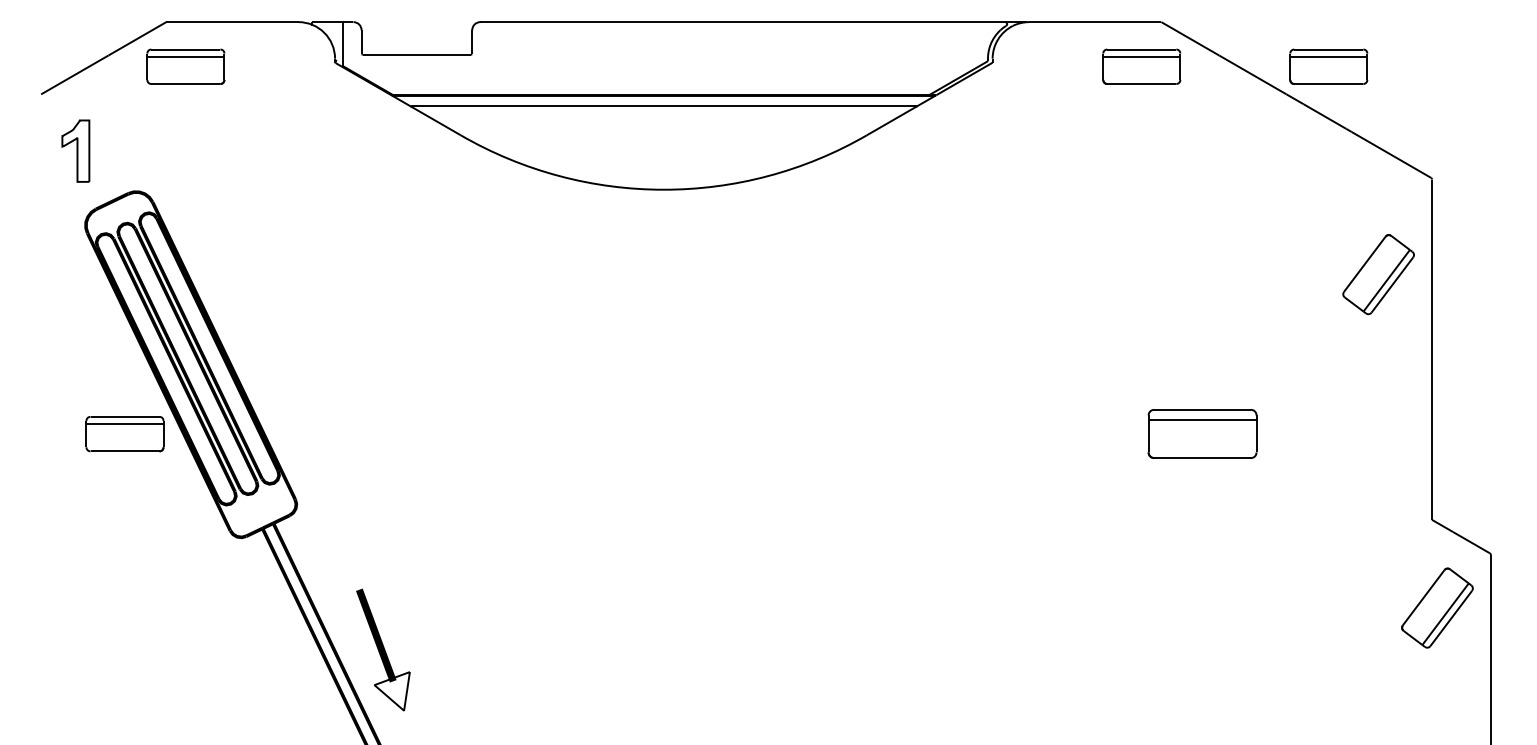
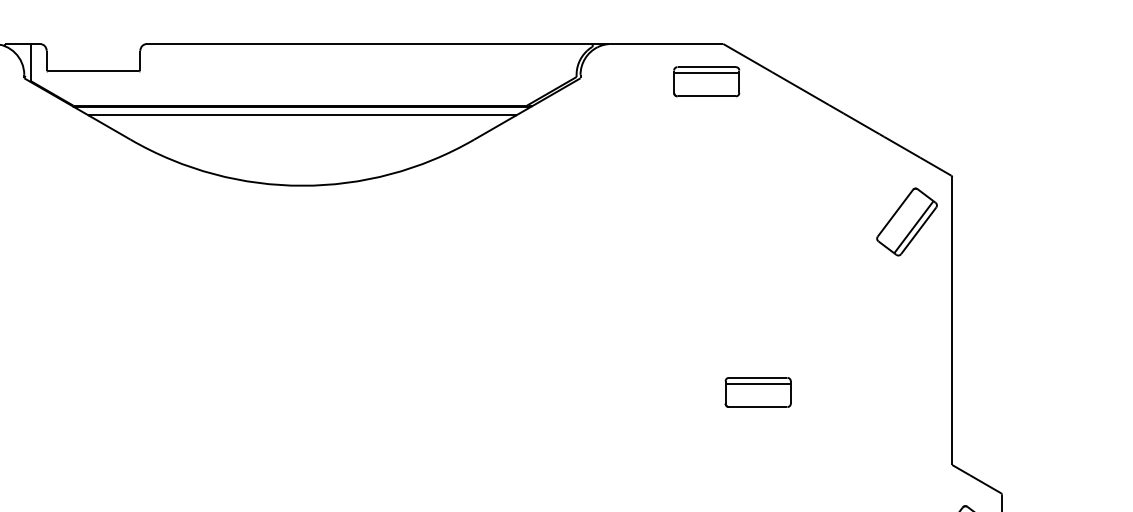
part: (1328, 66) -> (864, 81), removed
part: (1378, 274) -> (906, 221), moved
part: (1202, 434) -> (758, 392), size x0.71

